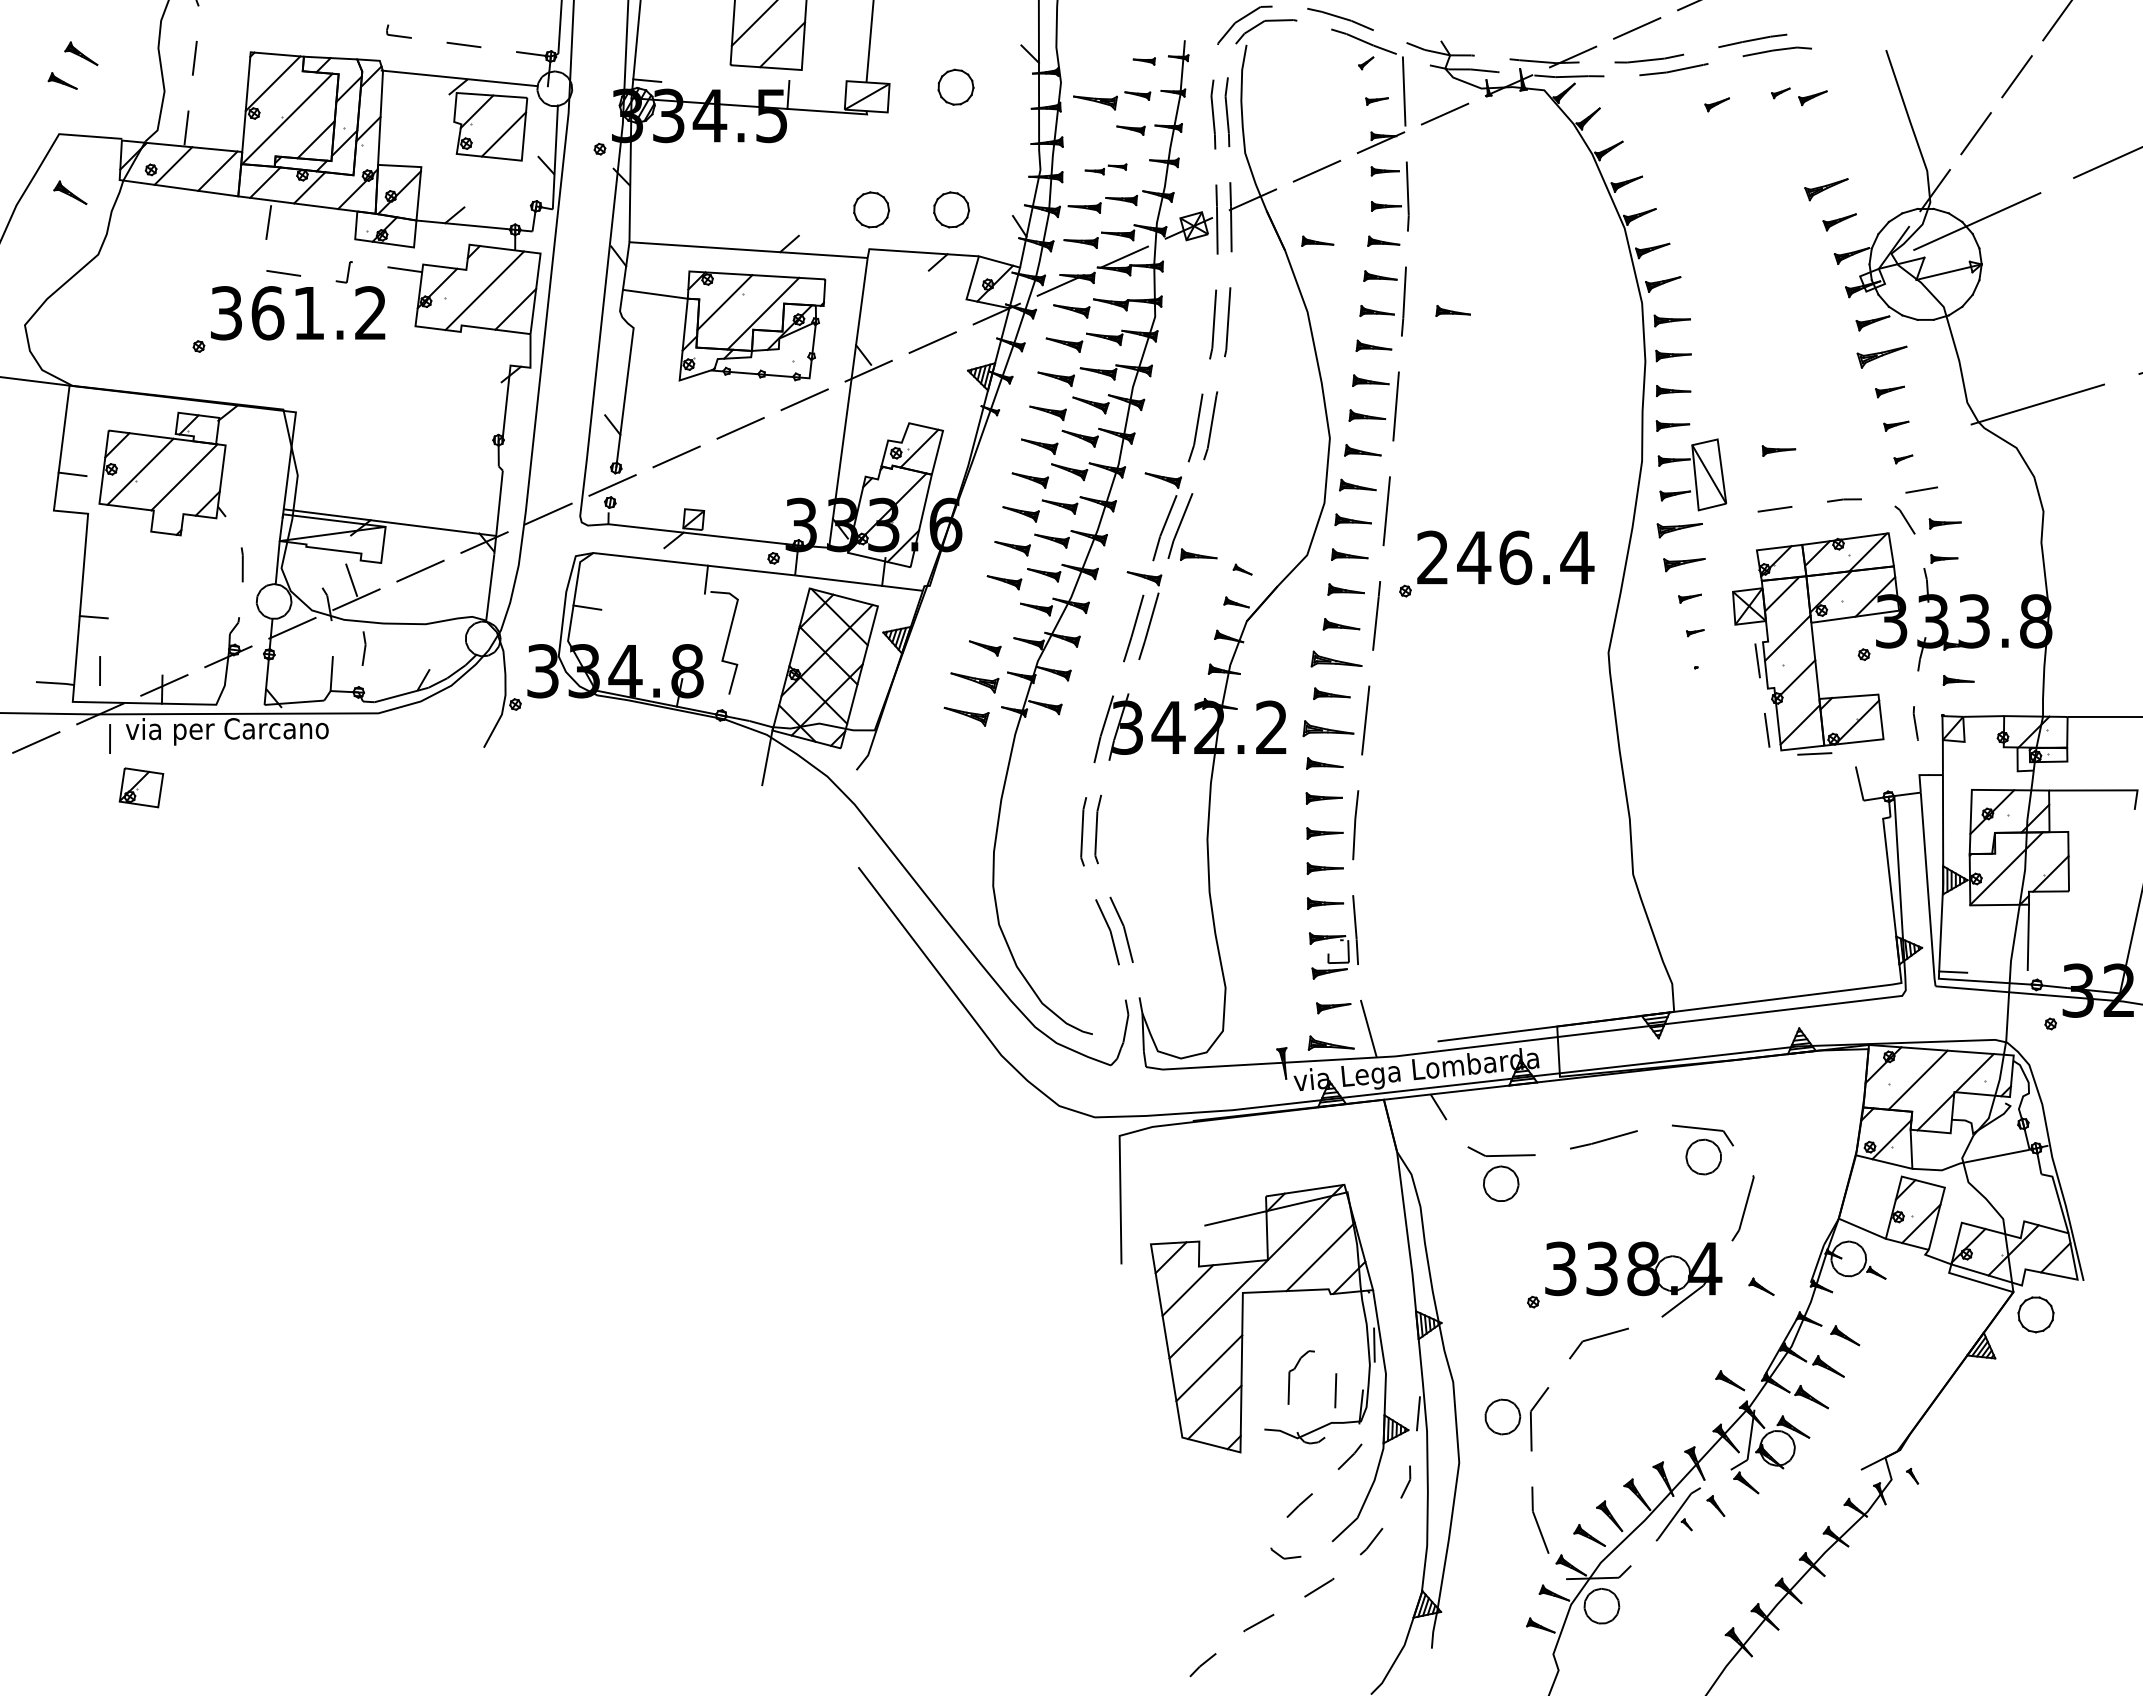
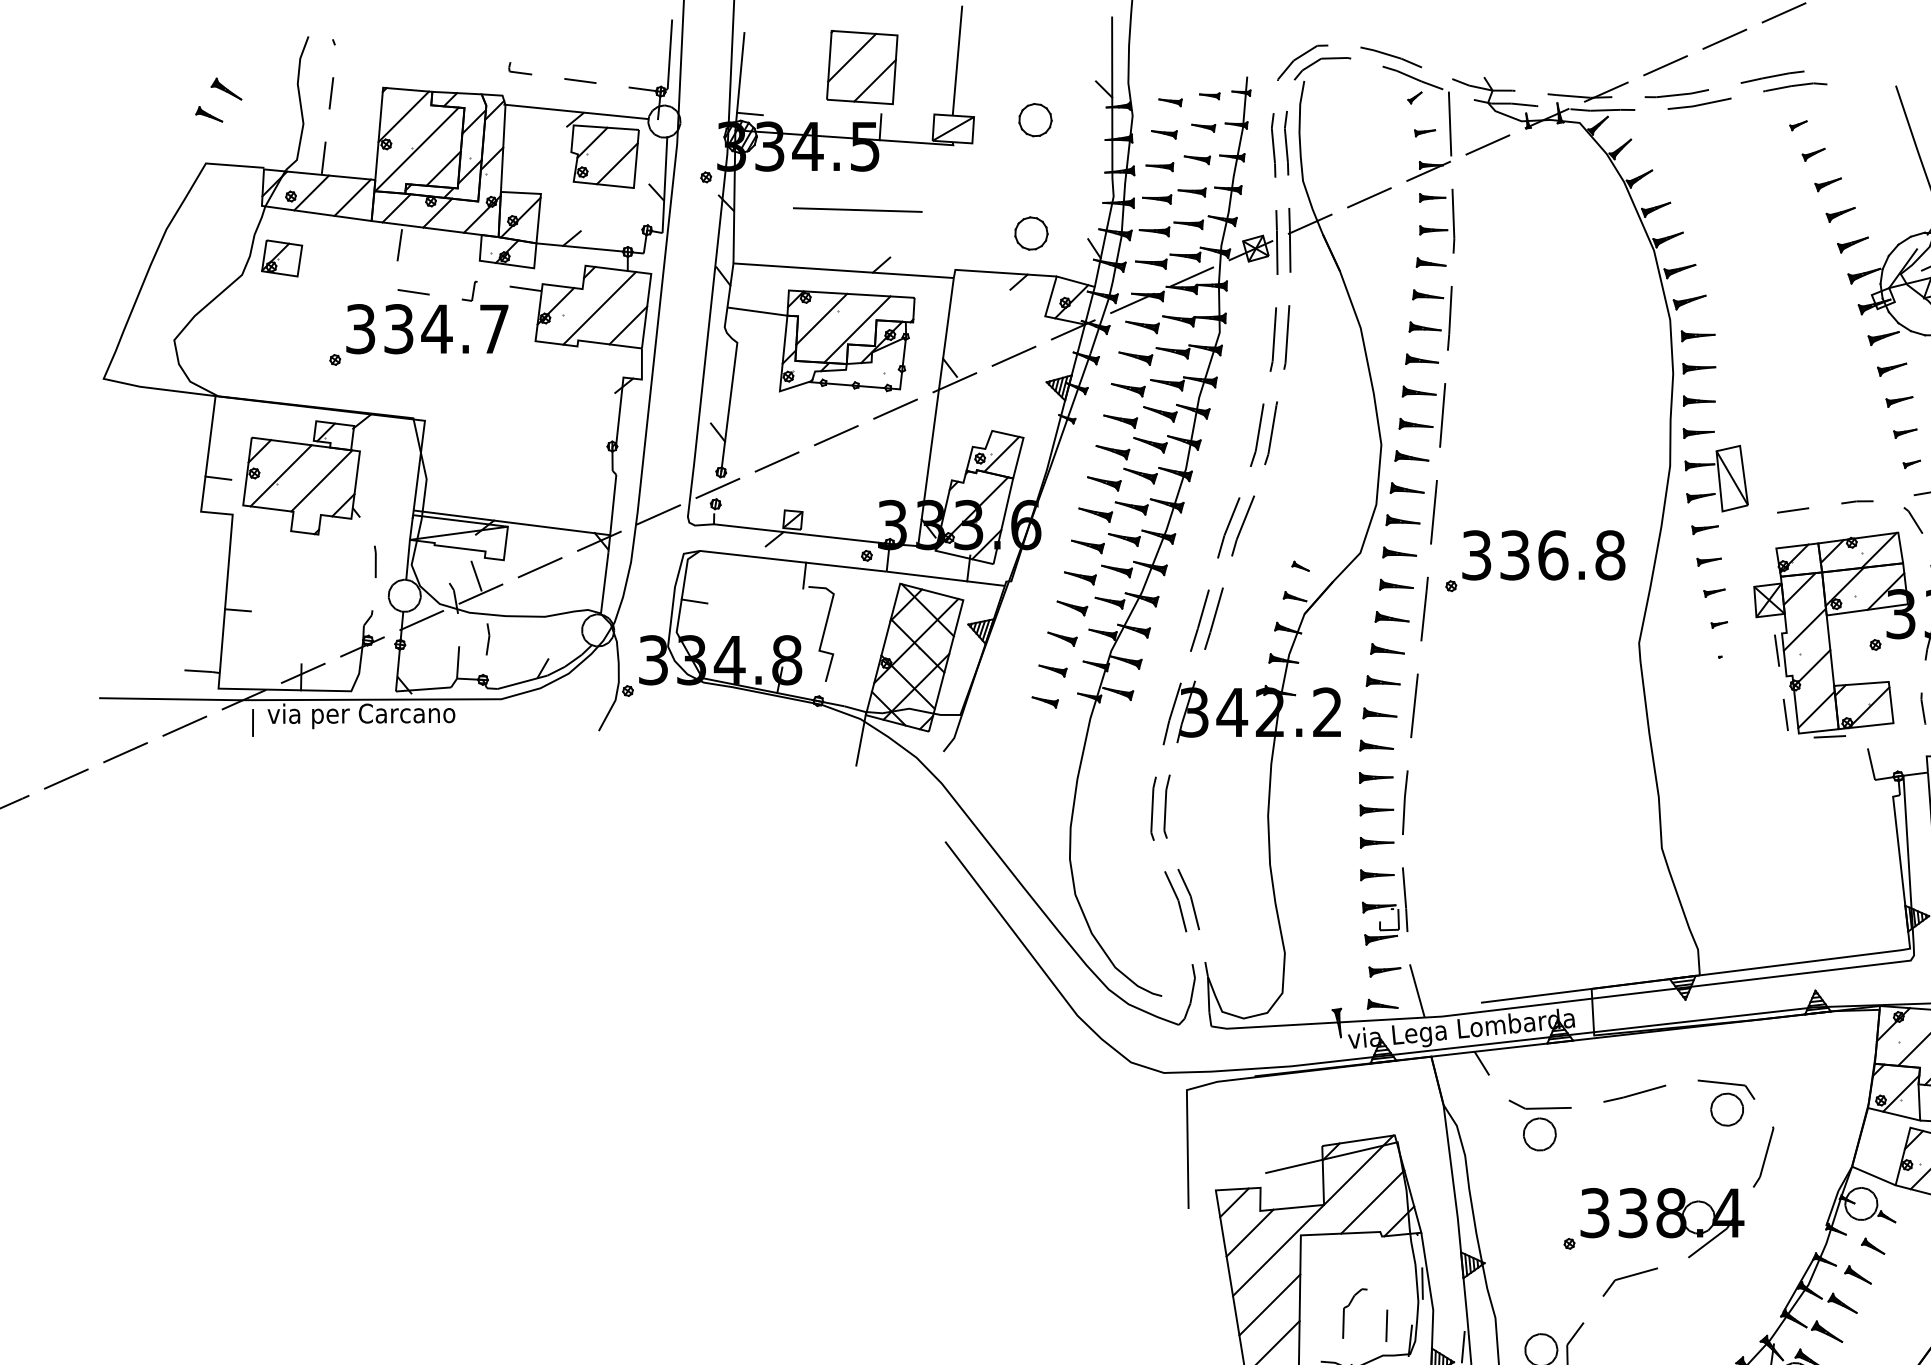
part: (1102, 68) -> (1171, 102), added
part: (1812, 98) -> (1827, 185), moved
part: (1094, 103) -> (1163, 135), size x0.62
part: (1716, 104) -> (1812, 154), moved
part: (1090, 137) -> (1159, 166), added
part: (1105, 169) -> (1173, 196), size x1.67
line: (763, 184) -> (857, 210), added
part: (1826, 189) -> (1840, 214), size x0.71
part: (70, 192) -> (216, 217), removed
part: (871, 209) -> (957, 233), removed
part: (1317, 240) -> (1369, 261), removed
part: (1452, 310) -> (1494, 326), removed
text: (318, 313) -> (445, 329), 361.2 -> 334.7
part: (1881, 356) -> (1891, 369), size x0.62
part: (1778, 450) -> (1796, 456), removed
part: (1163, 480) -> (1227, 483), removed
part: (1679, 530) -> (1704, 530), size x0.62
part: (1198, 554) -> (1259, 552), removed
text: (1505, 557) -> (1543, 555), 246.4 -> 336.8
part: (1683, 565) -> (1708, 562), size x0.62
part: (1144, 578) -> (1209, 574), removed
part: (995, 614) -> (1072, 607), added
part: (1336, 658) -> (1387, 648), size x0.71
line: (99, 670) -> (243, 659), removed
part: (974, 682) -> (1052, 670), size x0.62
part: (966, 716) -> (1045, 702), size x0.62
part: (1327, 728) -> (1379, 713), size x0.71
part: (141, 787) -> (282, 258), moved
part: (1331, 1042) -> (1382, 1003), size x0.71
part: (1761, 1286) -> (1873, 1246), moved
part: (1730, 1380) -> (1751, 1316), removed

